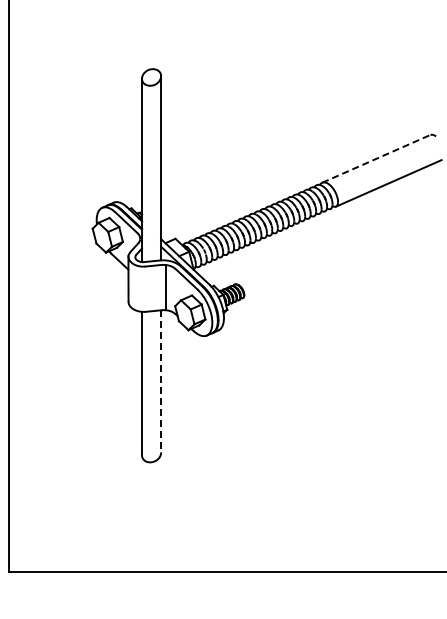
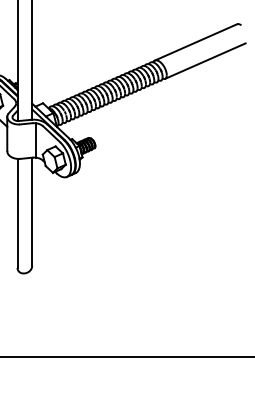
line: (376, 158) -> (196, 42), dashed -> solid
line: (161, 382) -> (32, 212), dashed -> solid

